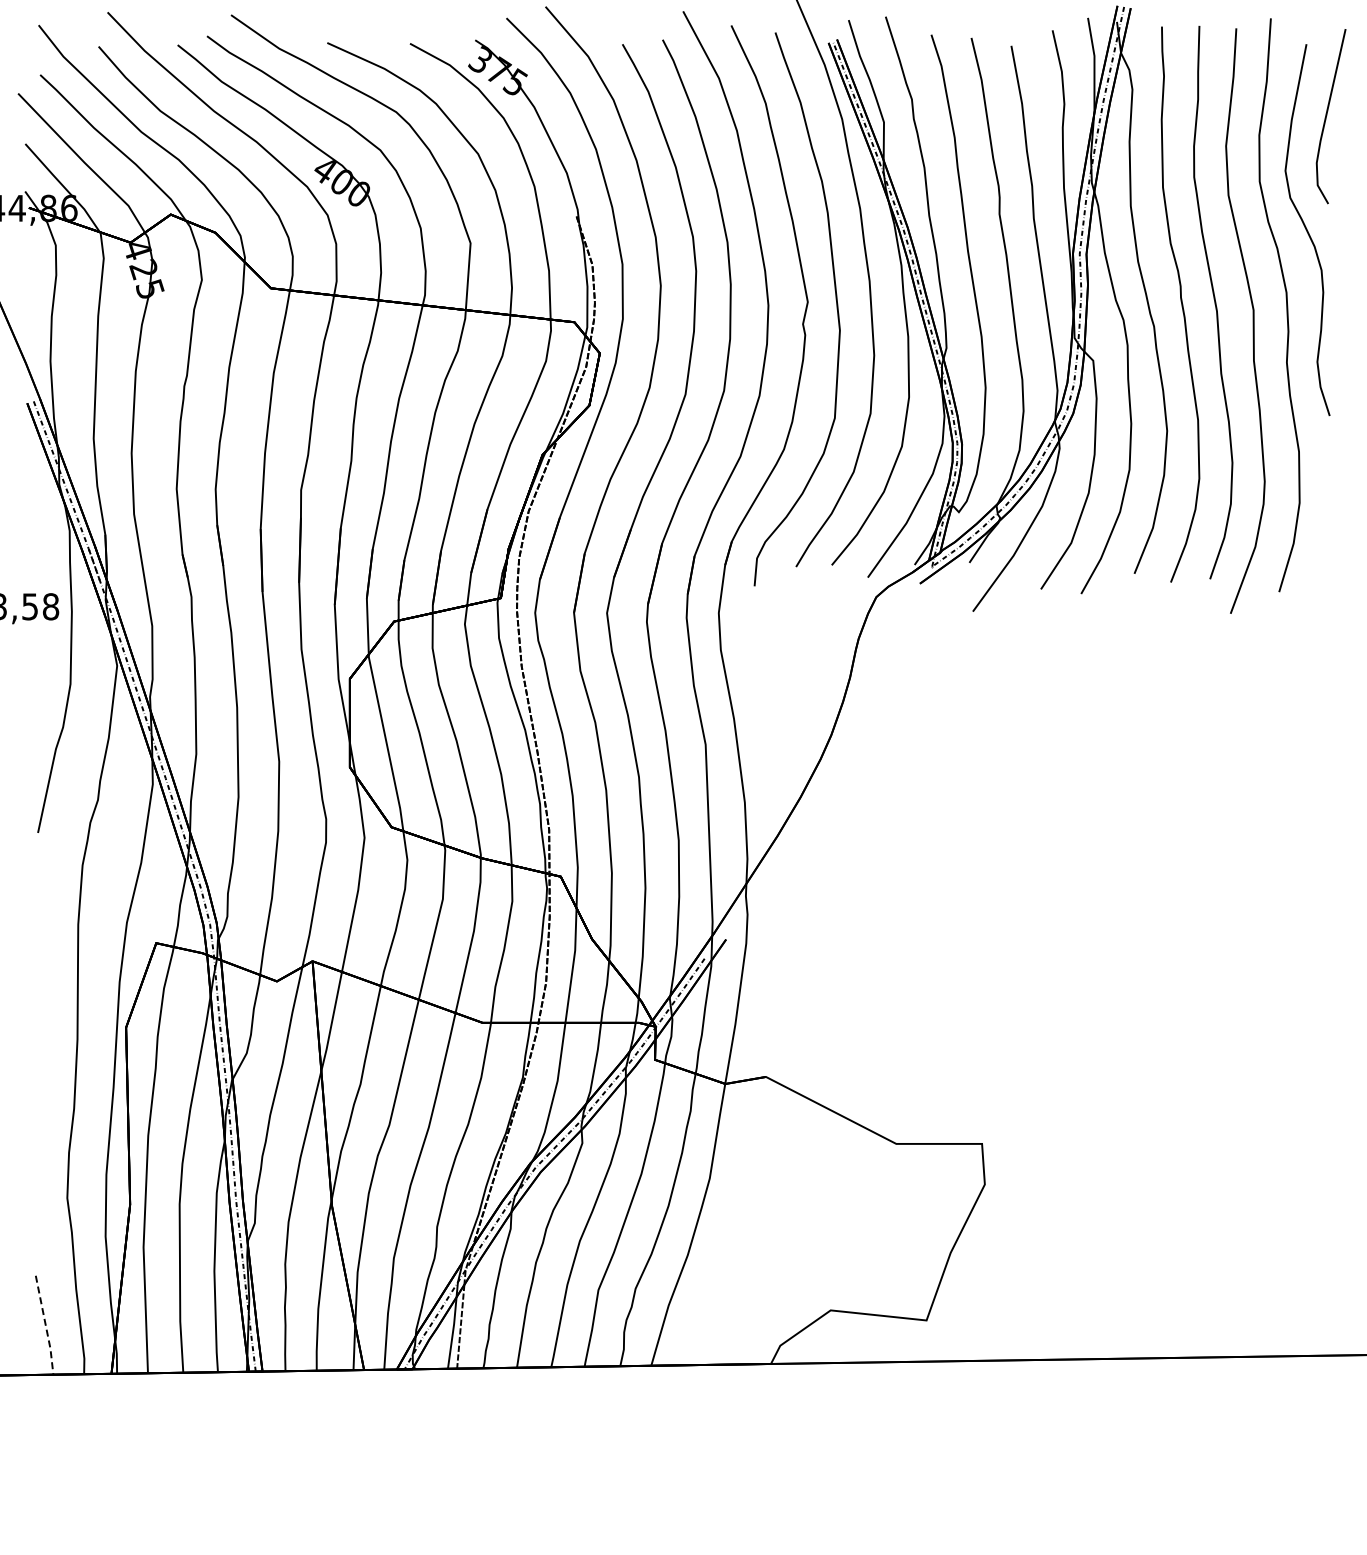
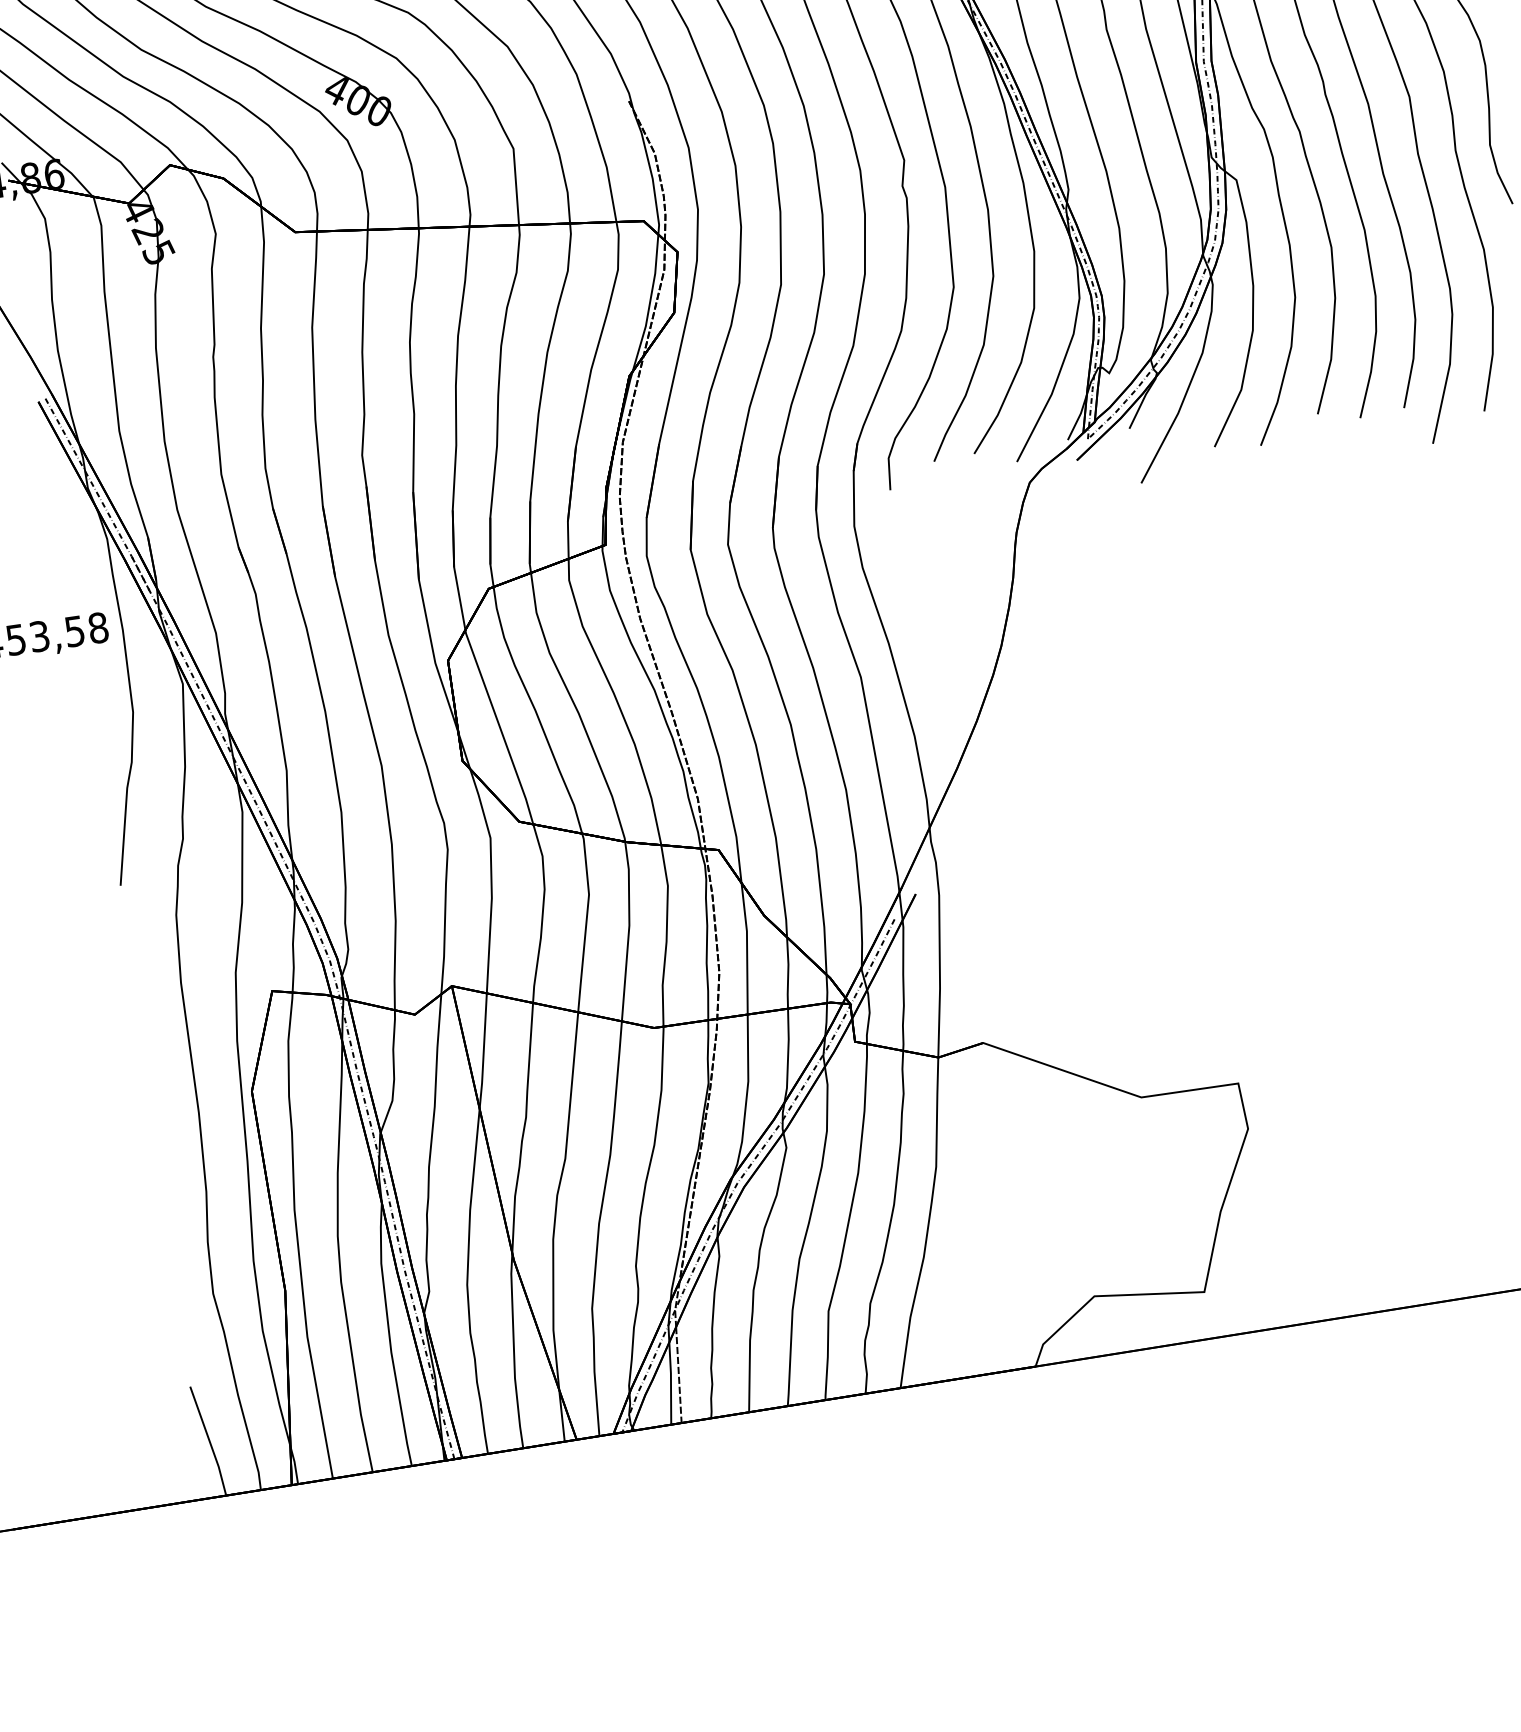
line: (45, 1326) -> (209, 1442), dashed -> solid

